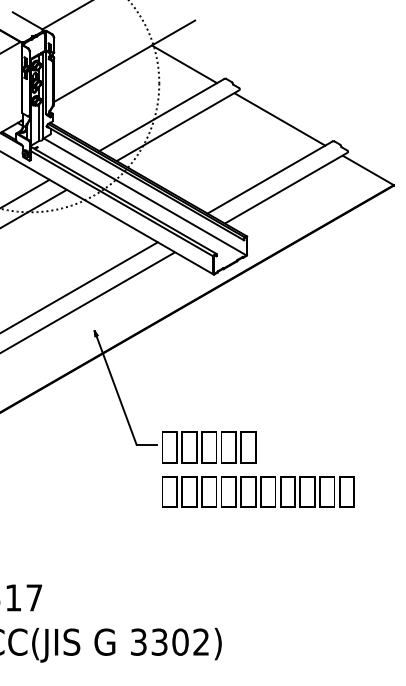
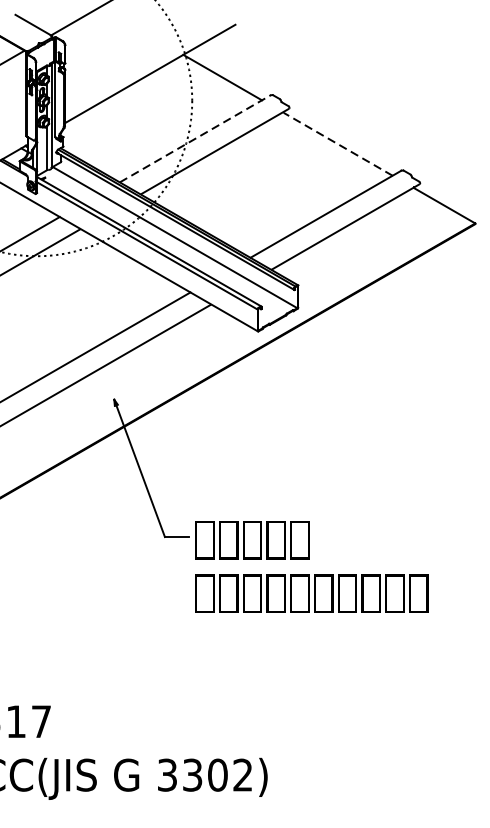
line: (162, 114) -> (196, 138), solid -> dashed
line: (279, 119) -> (337, 144), solid -> dashed

